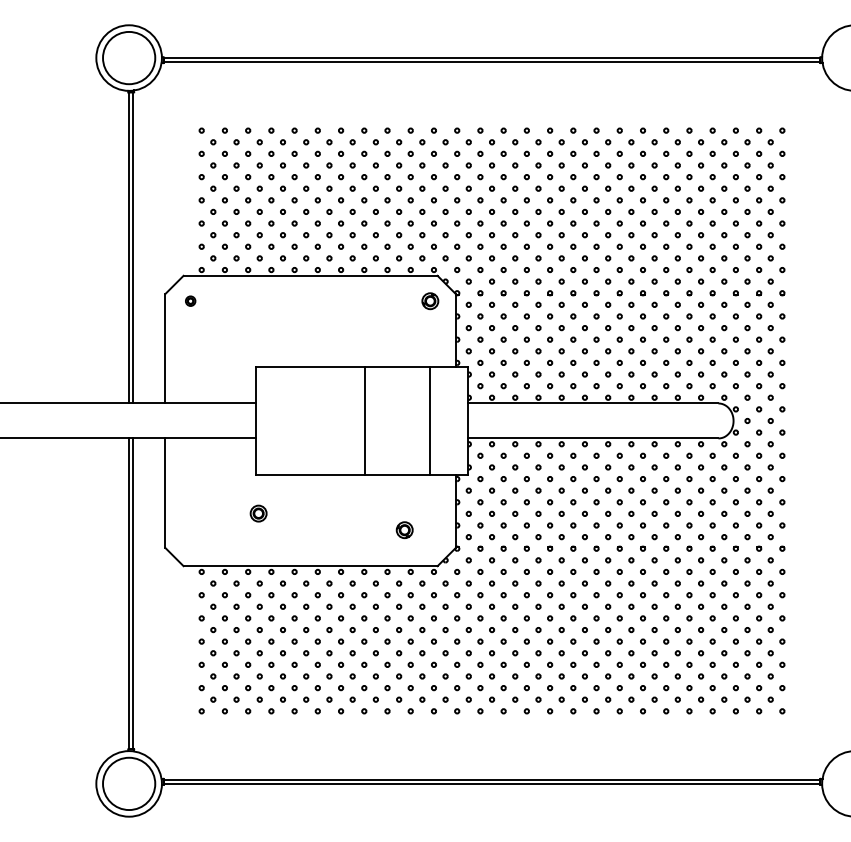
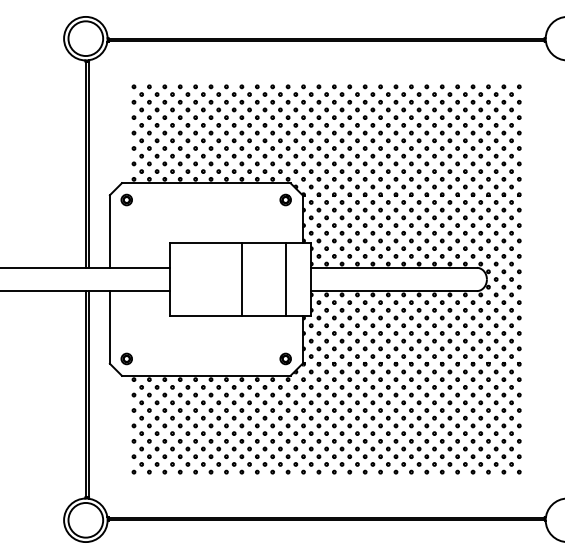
part: (190, 300) -> (126, 199), size x1.67
part: (258, 512) -> (126, 358), moved
part: (404, 529) -> (285, 358), moved

